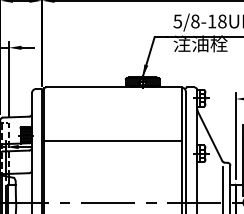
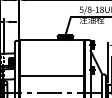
line: (112, 140) -> (51, 75), moved

